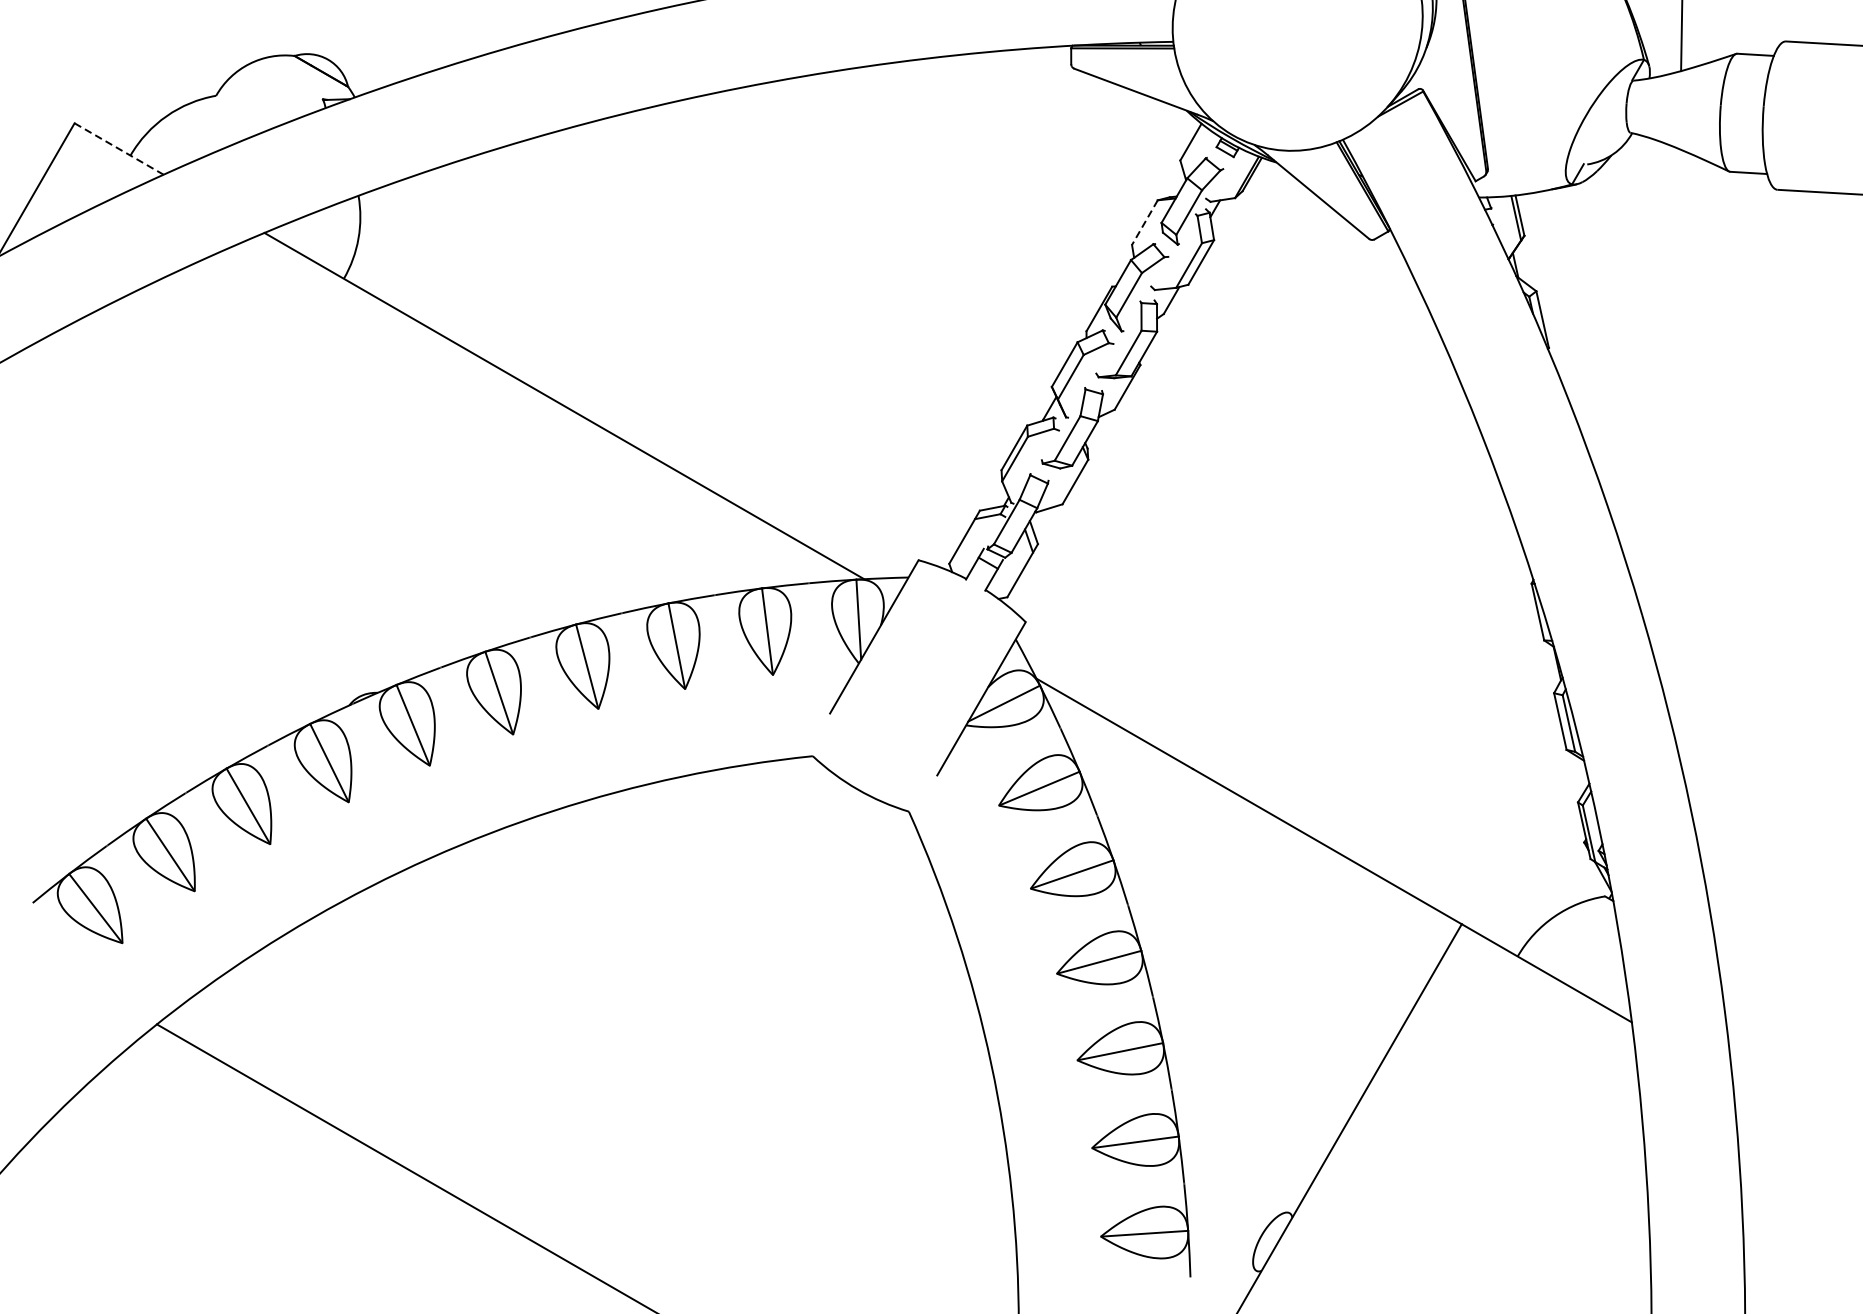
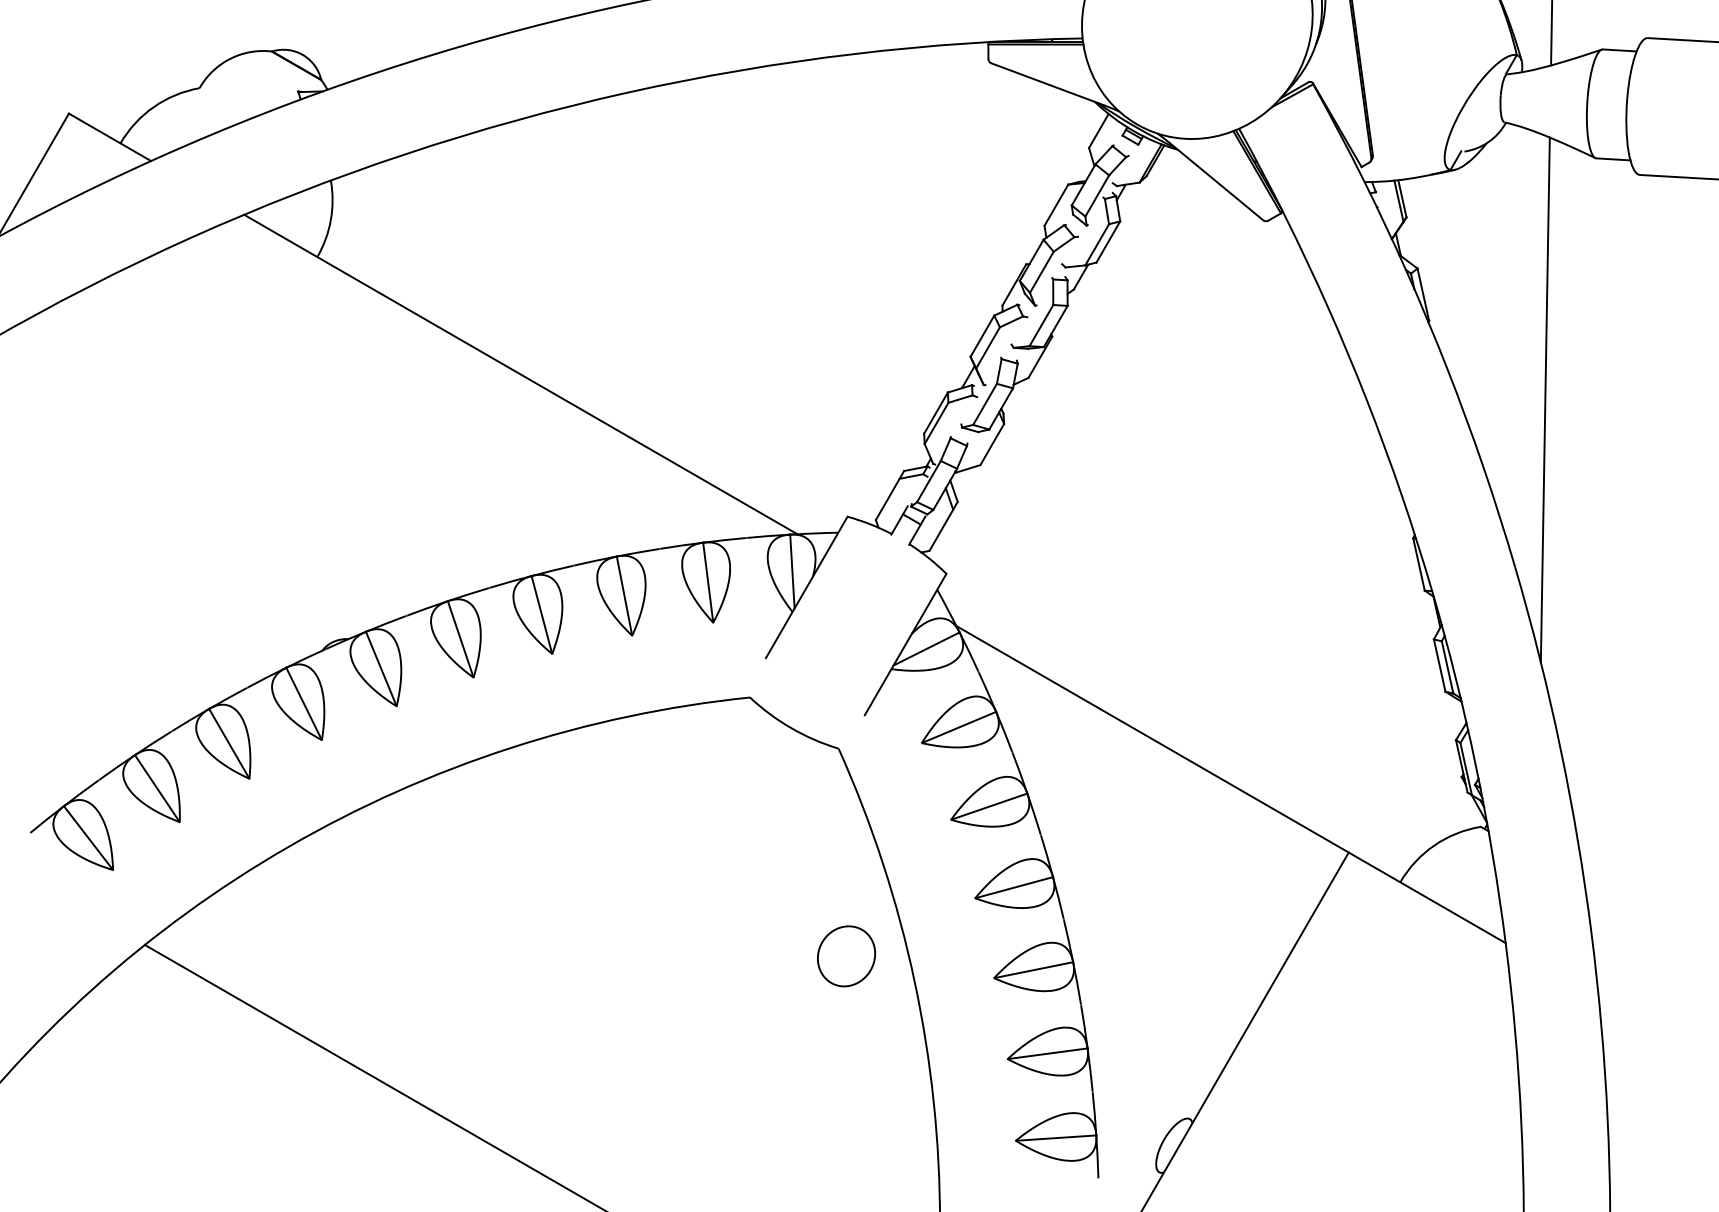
line: (119, 149) -> (110, 137), dashed -> solid
line: (1145, 222) -> (1056, 205), dashed -> solid
line: (1673, 433) -> (1544, 399), added
part: (917, 1036) -> (846, 956), added

